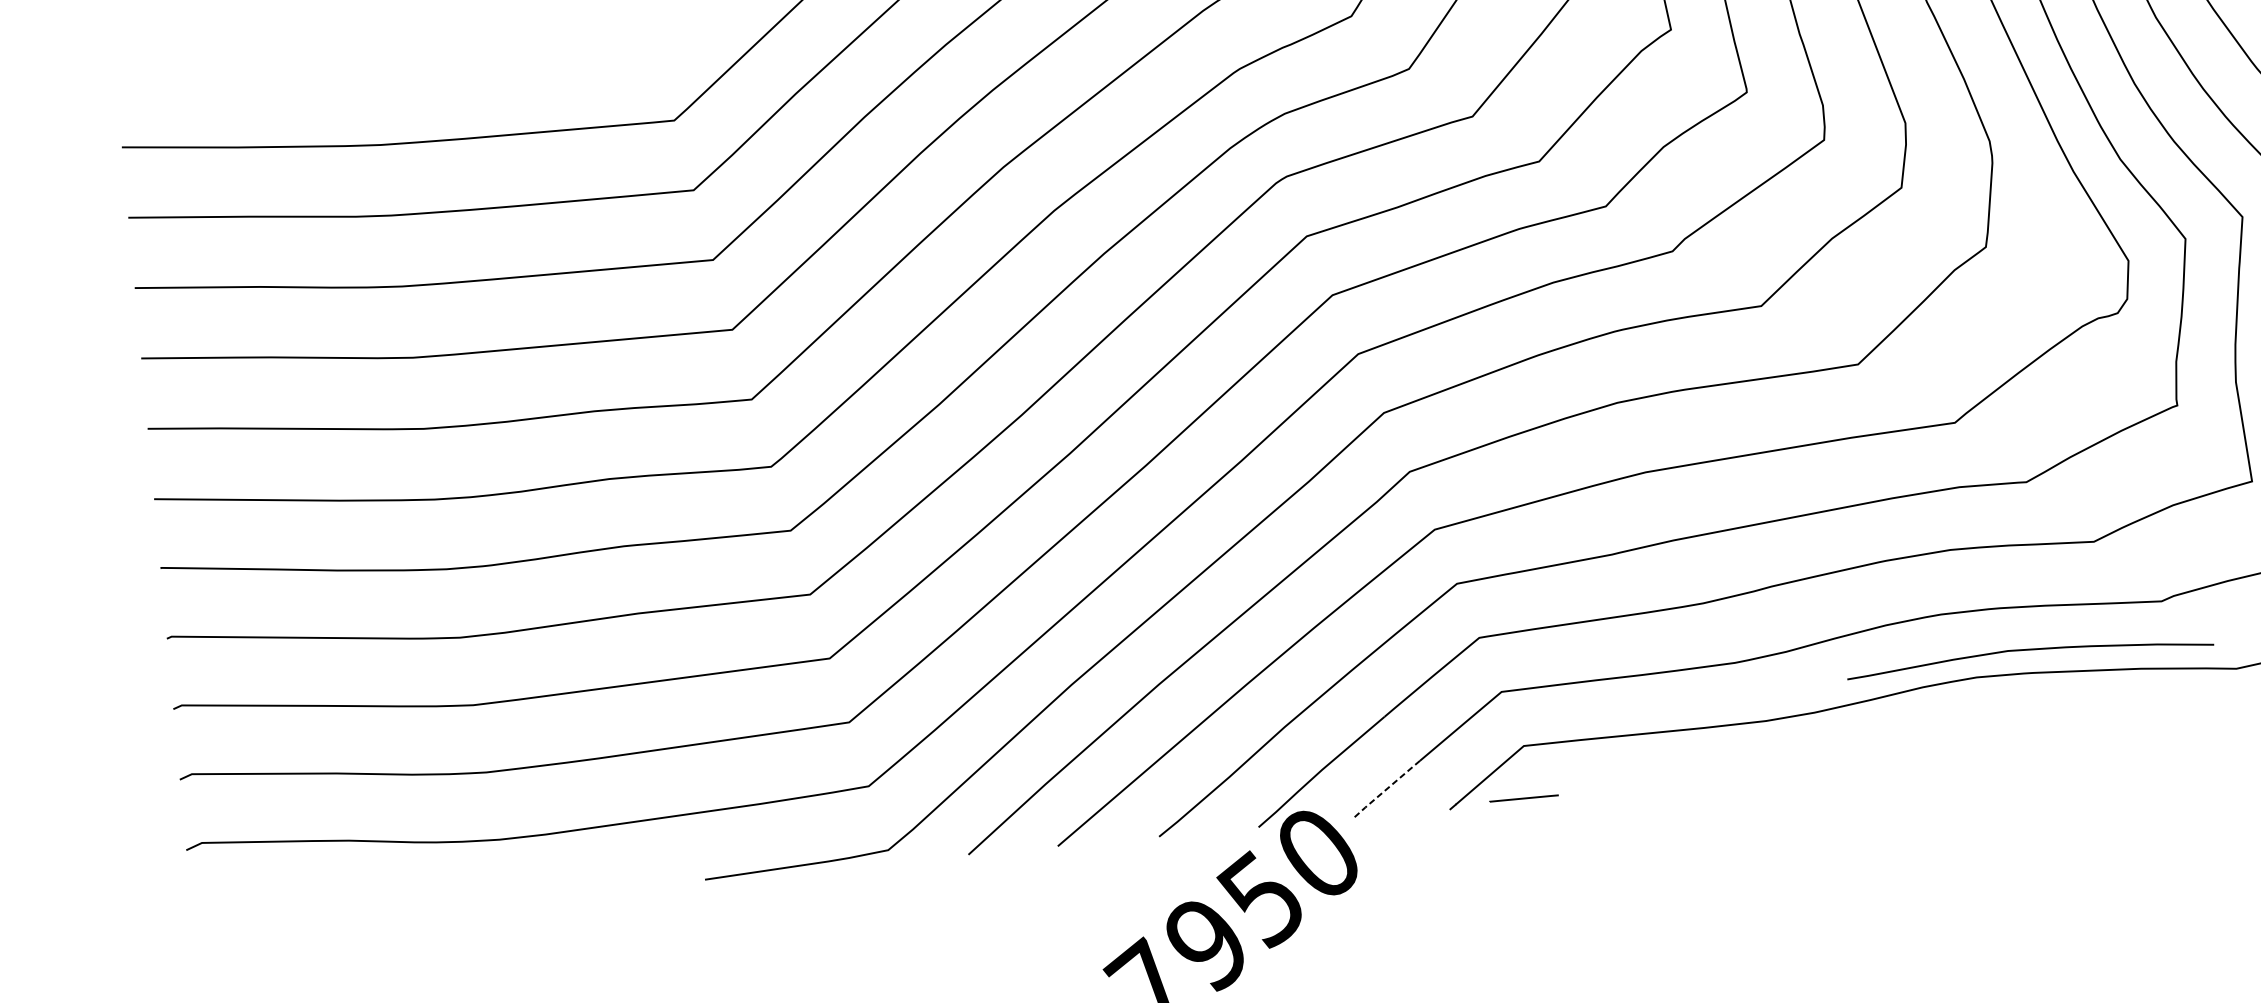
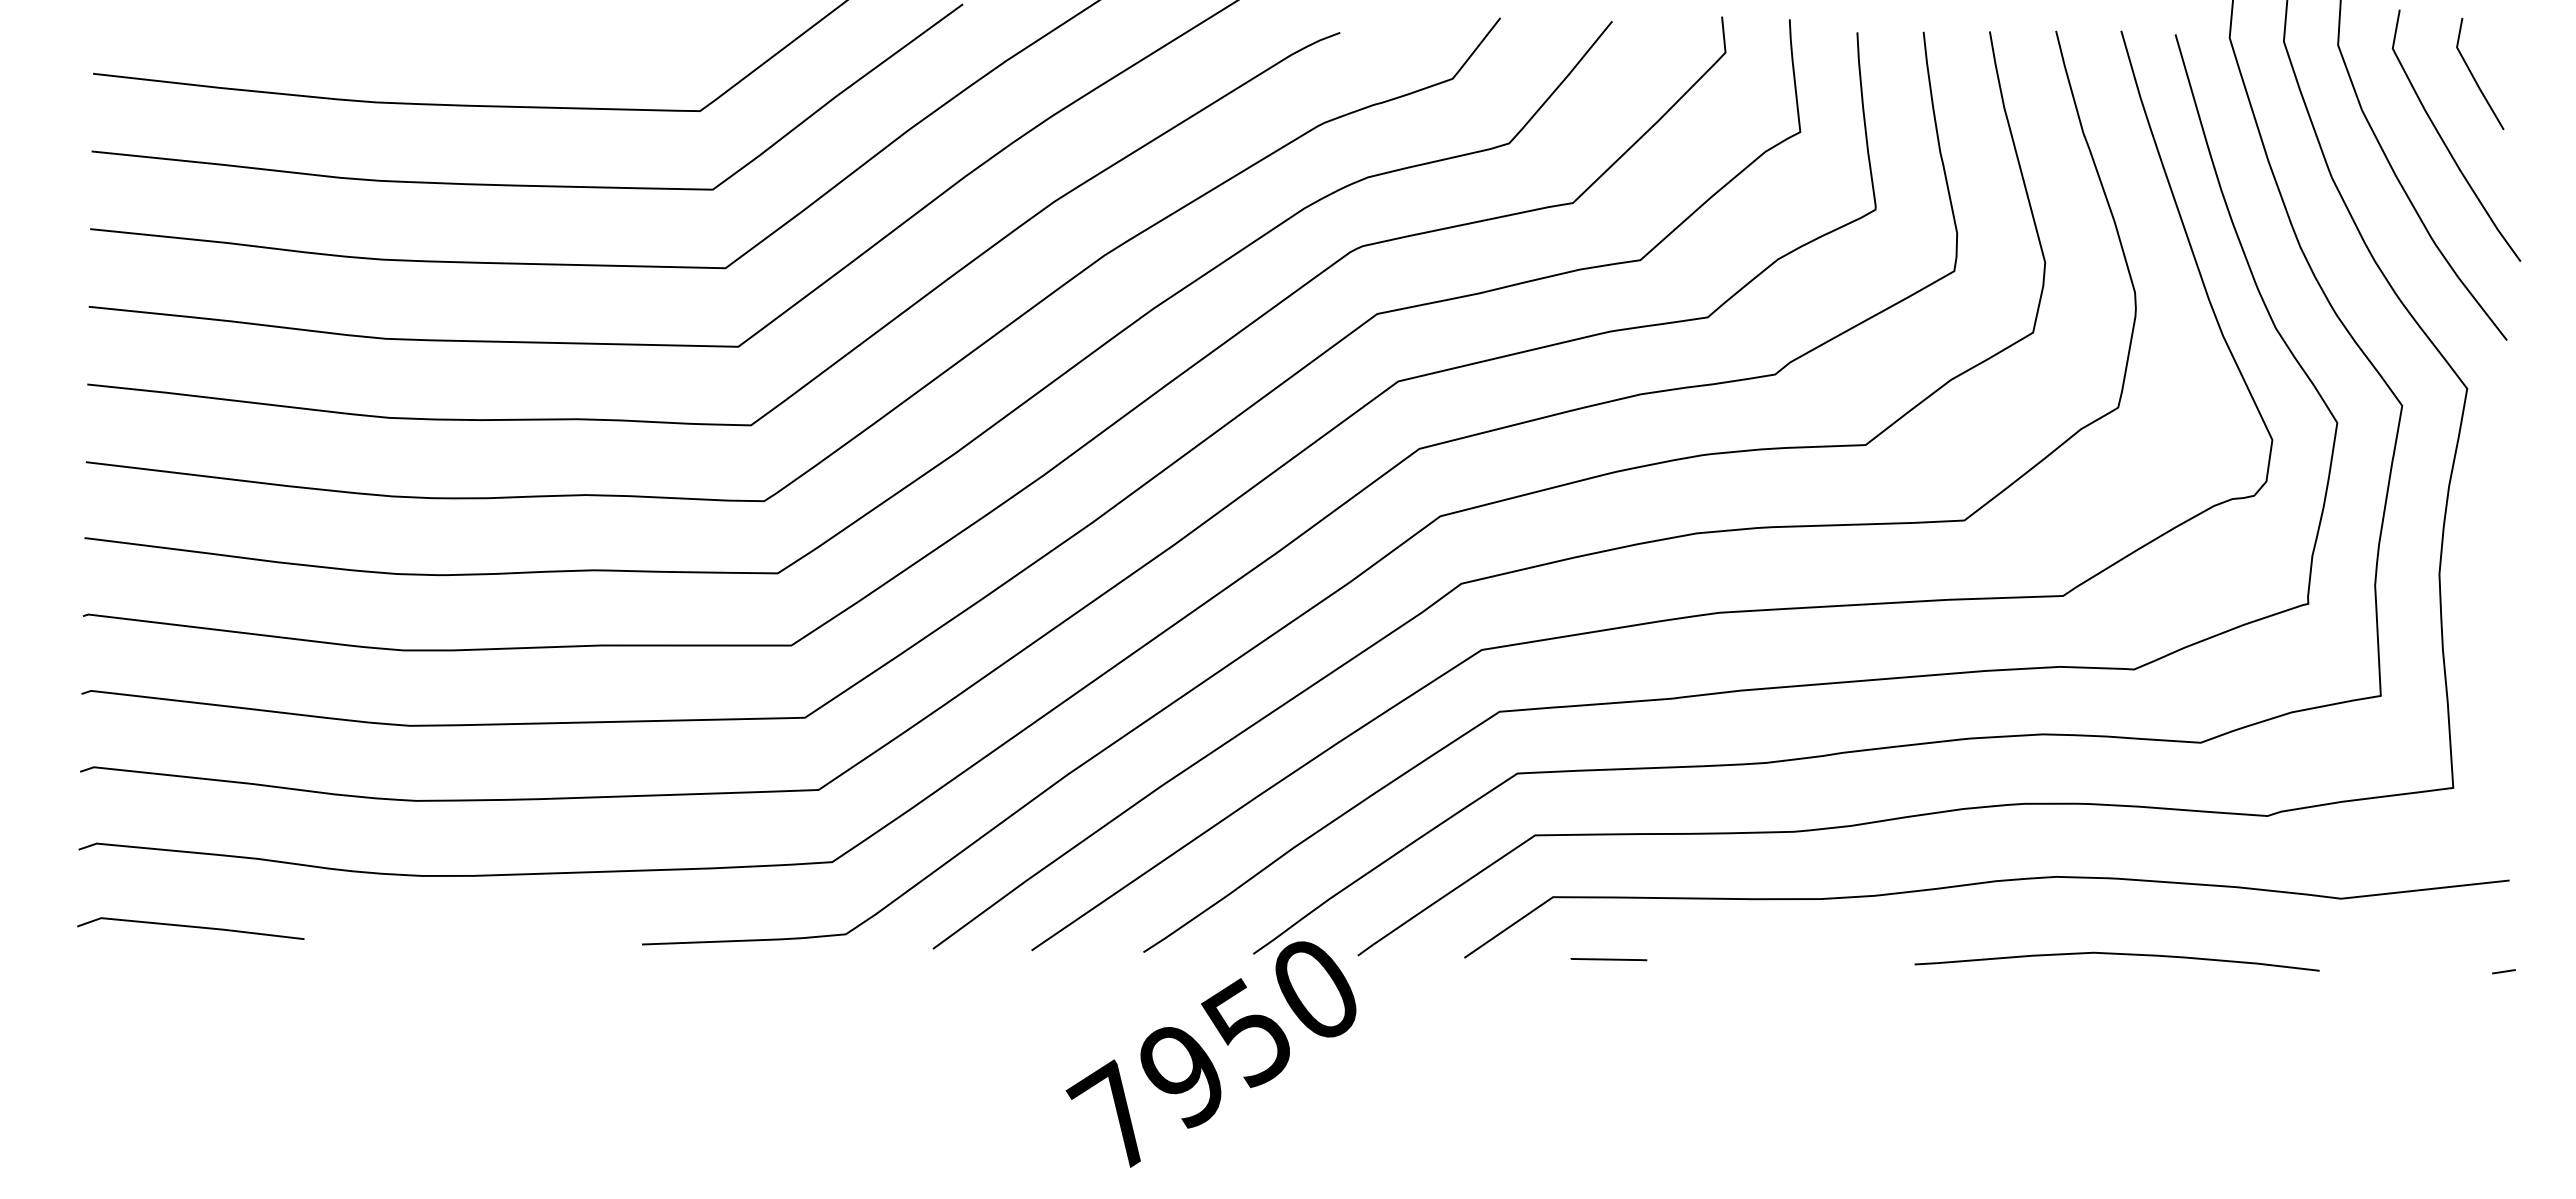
curve: (2028, 650) -> (2116, 954), moved
line: (1386, 789) -> (1397, 928), dashed -> solid
line: (1523, 798) -> (1608, 959), moved
line: (295, 909) -> (190, 927), added

